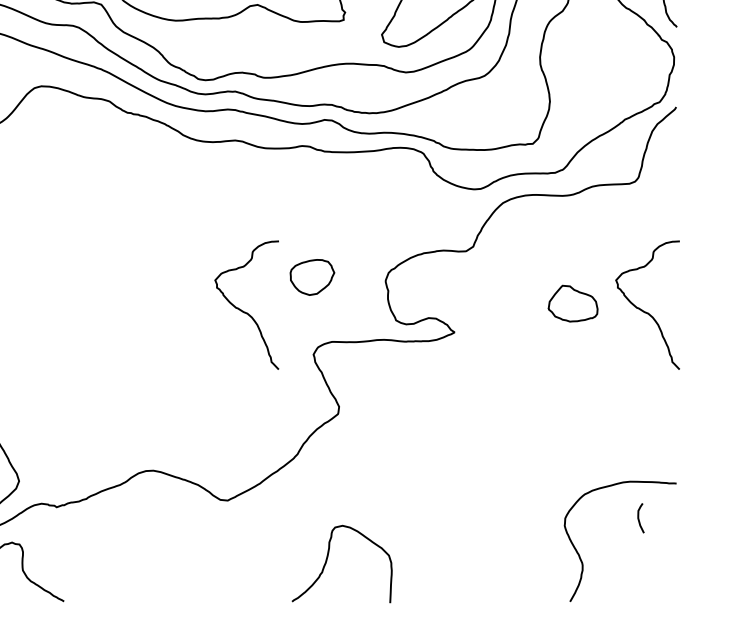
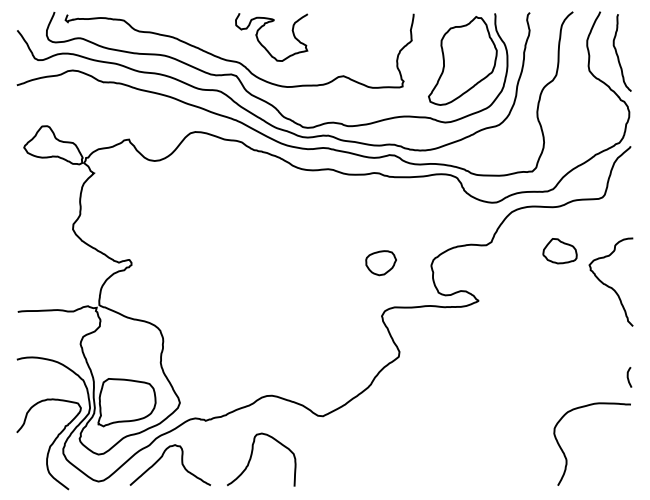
part: (572, 304) -> (559, 251), moved
curve: (241, 308) -> (332, 284), removed
curve: (639, 518) -> (628, 377), moved
curve: (328, 557) -> (252, 455), moved

